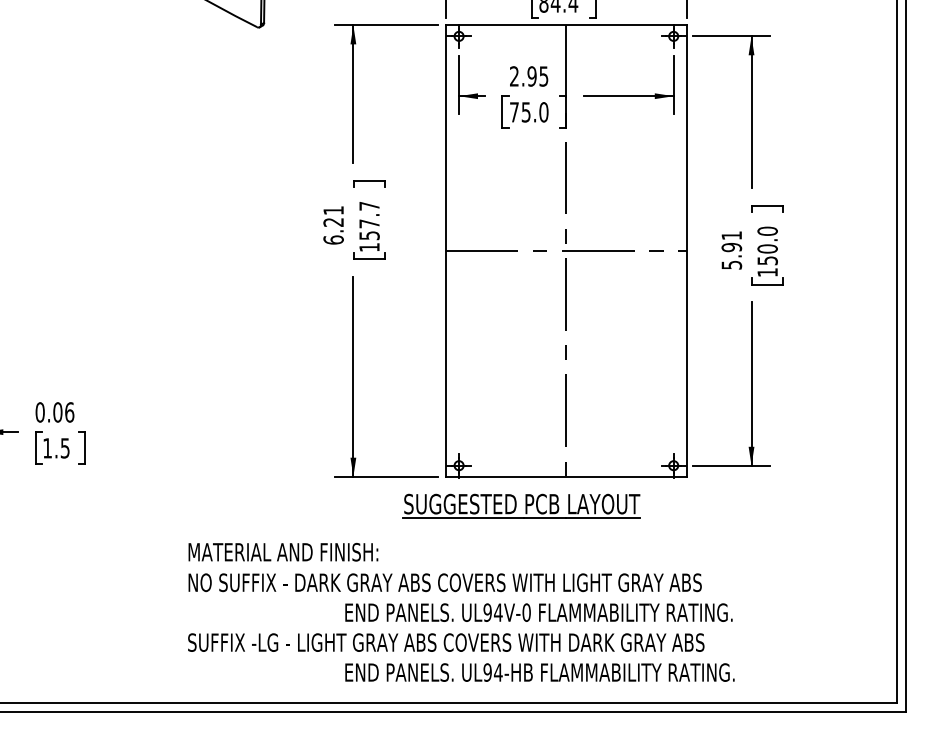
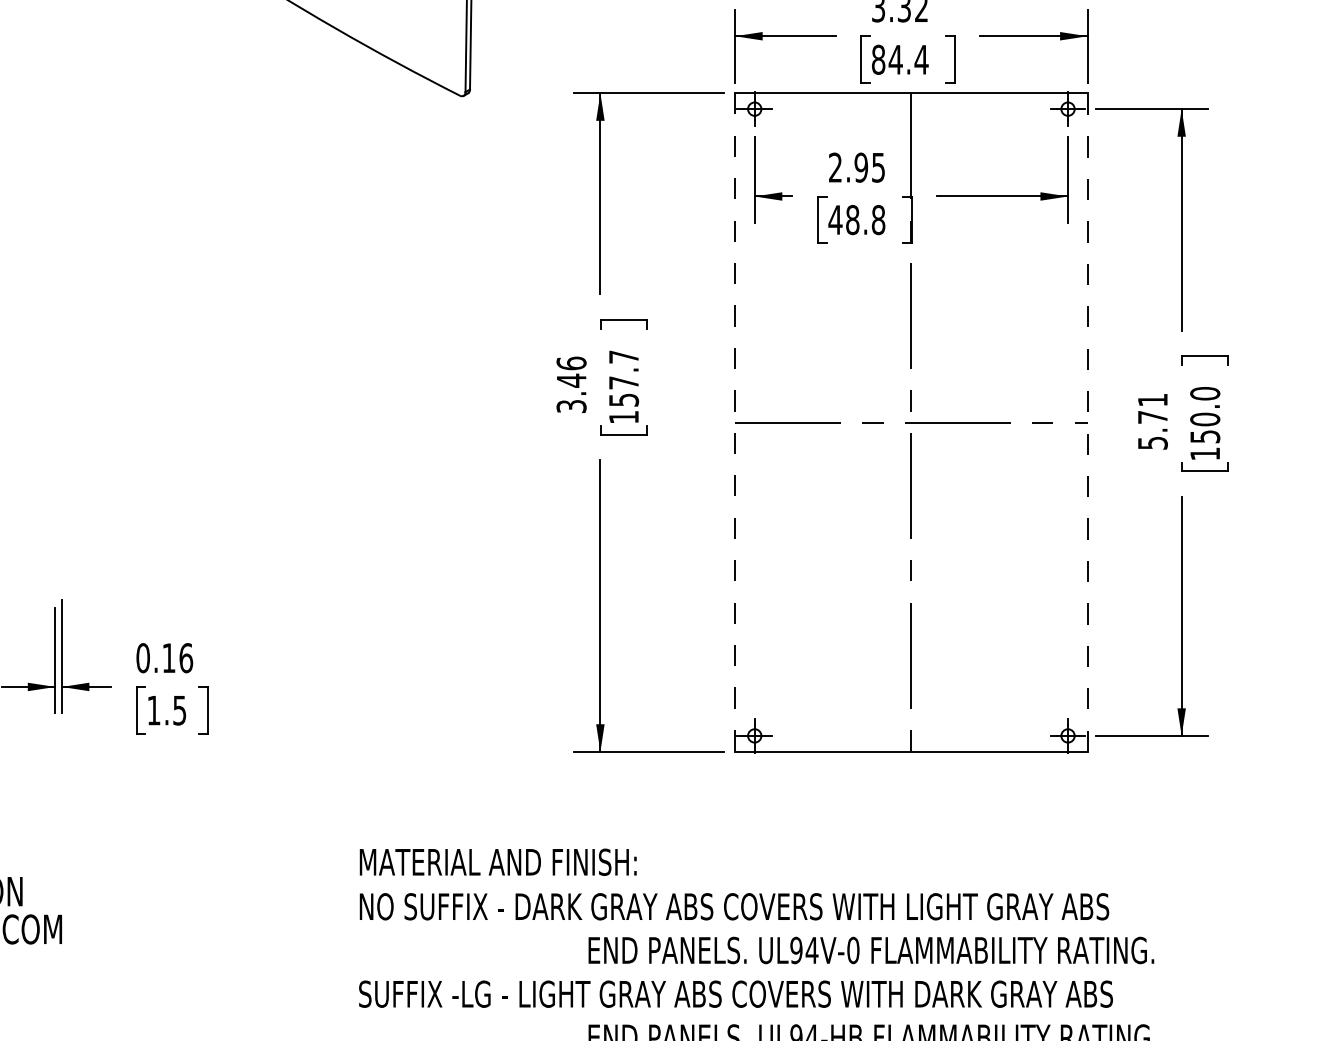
text: (528, 112) -> (856, 220), 75.0 -> 48.8
text: (333, 224) -> (571, 383), 6.21 -> 3.46
text: (731, 247) -> (1152, 417), 5.91 -> 5.71
line: (445, 251) -> (734, 423), solid -> dashed
line: (687, 251) -> (1088, 423), solid -> dashed
text: (57, 412) -> (168, 658), 0.06 -> 0.16
part: (521, 505) -> (845, 794), removed

